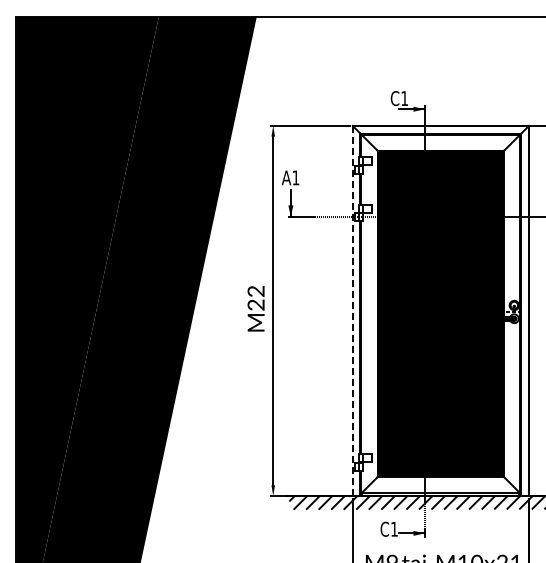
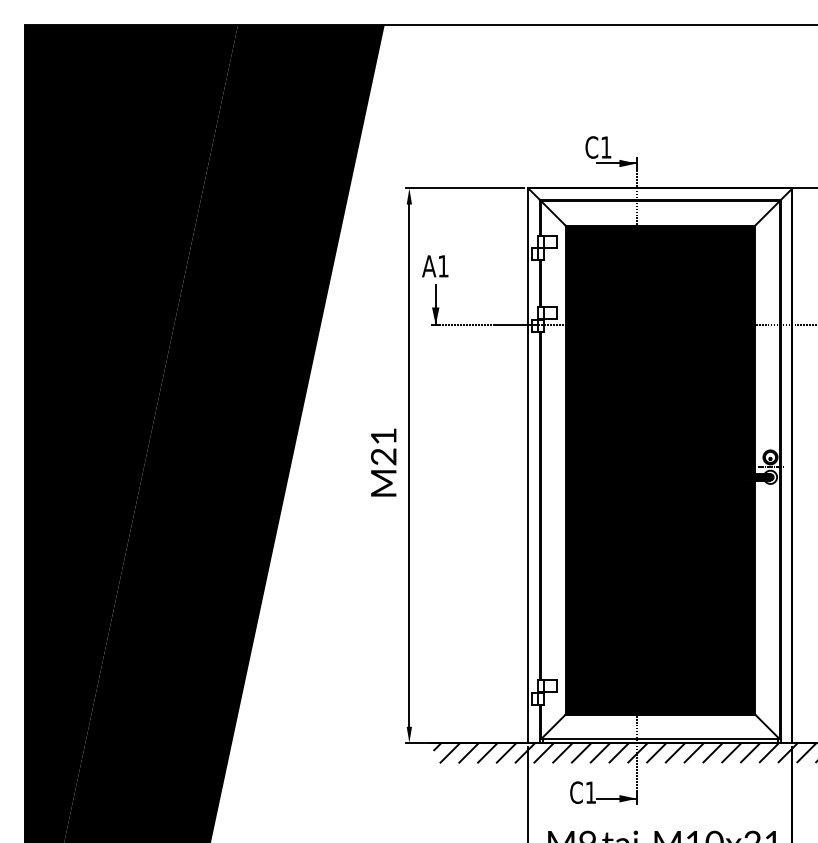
text: (255, 291) -> (382, 436), M22 -> M21
line: (352, 310) -> (528, 464), dashed -> solid

